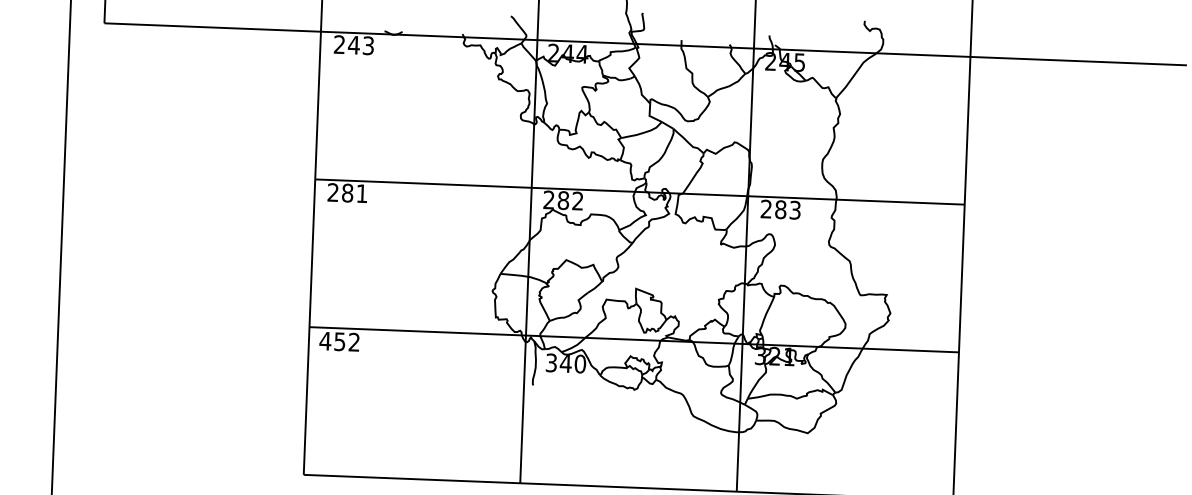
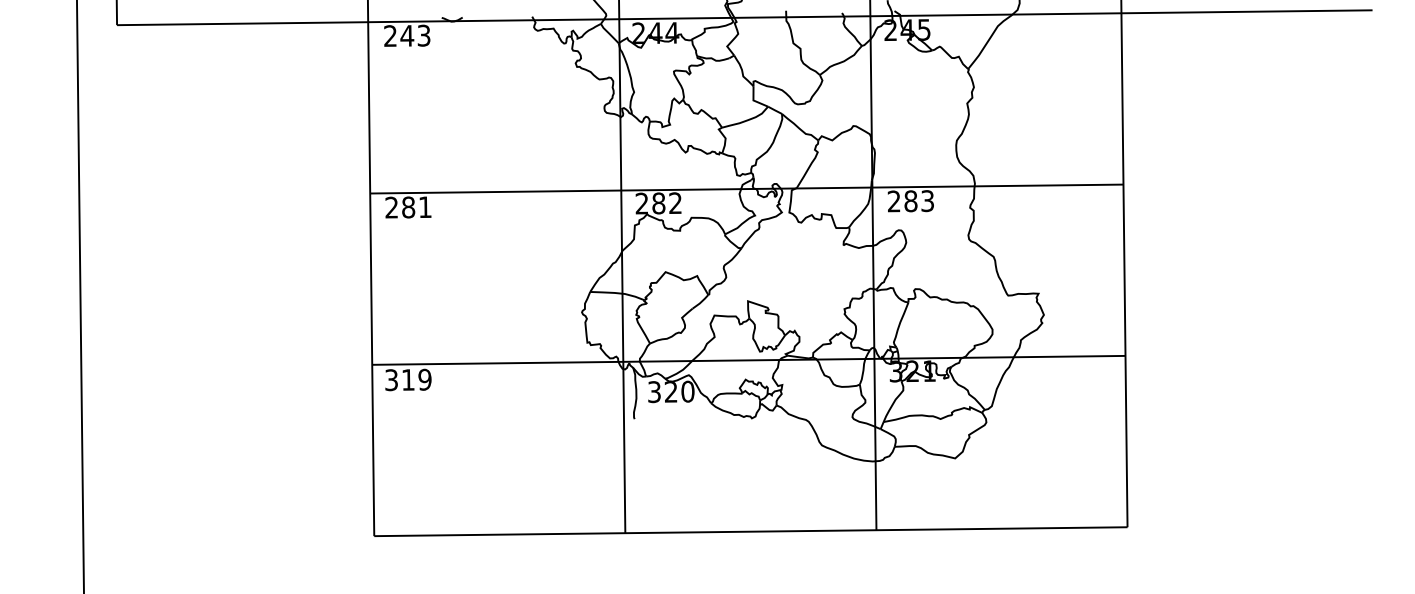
text: (339, 342) -> (407, 380), 452 -> 319
text: (566, 363) -> (671, 391), 340 -> 320

